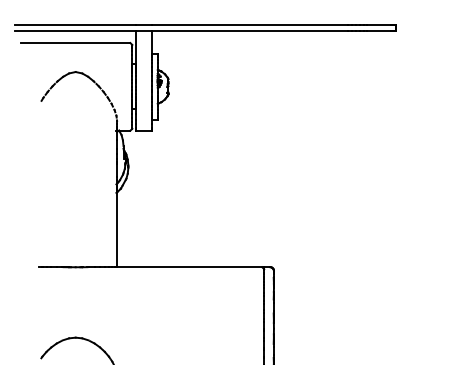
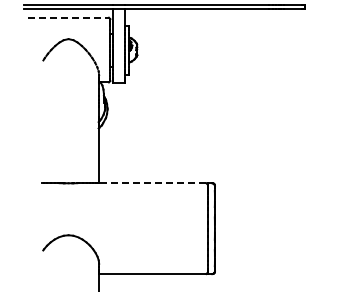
line: (76, 42) -> (69, 17), solid -> dashed
line: (189, 267) -> (152, 183), solid -> dashed

